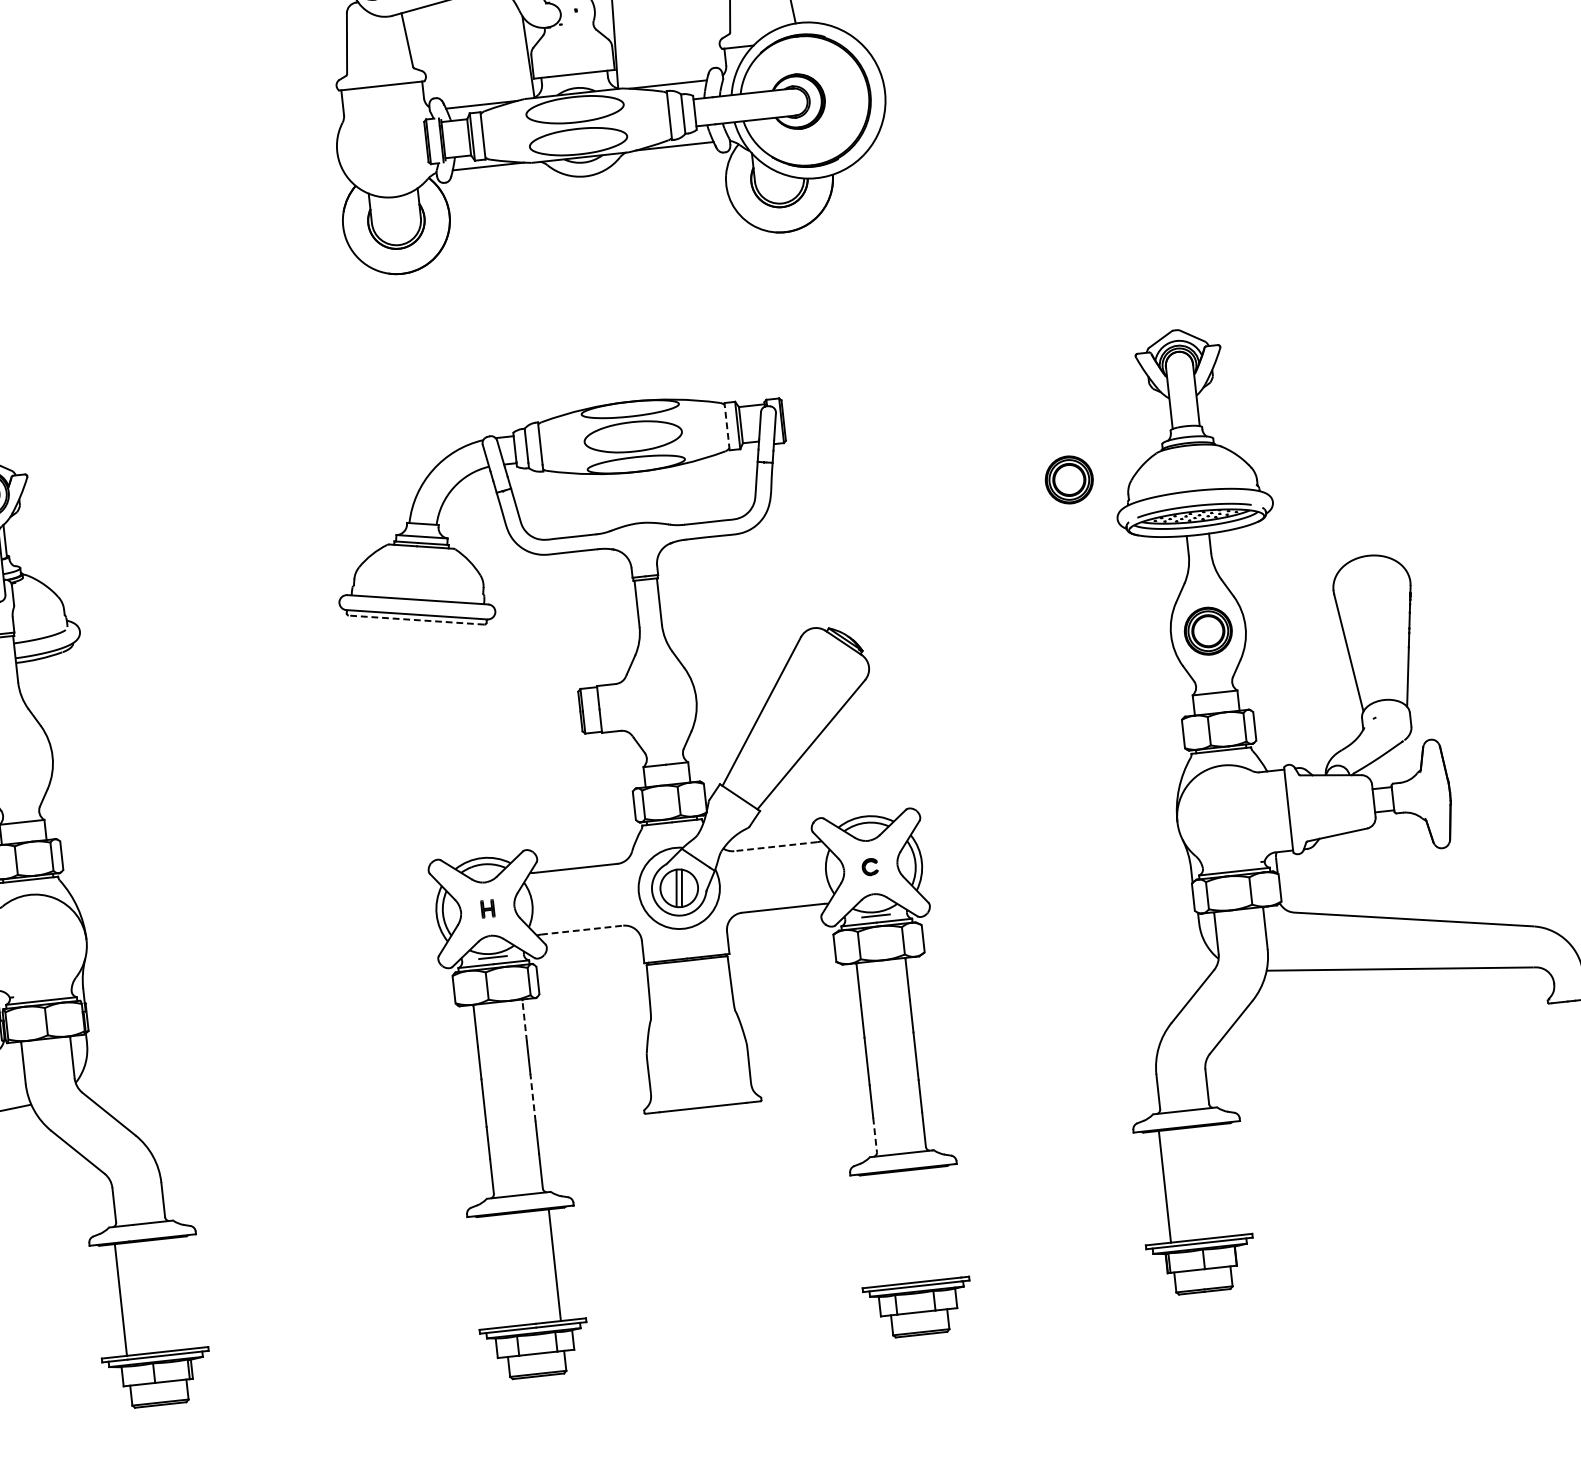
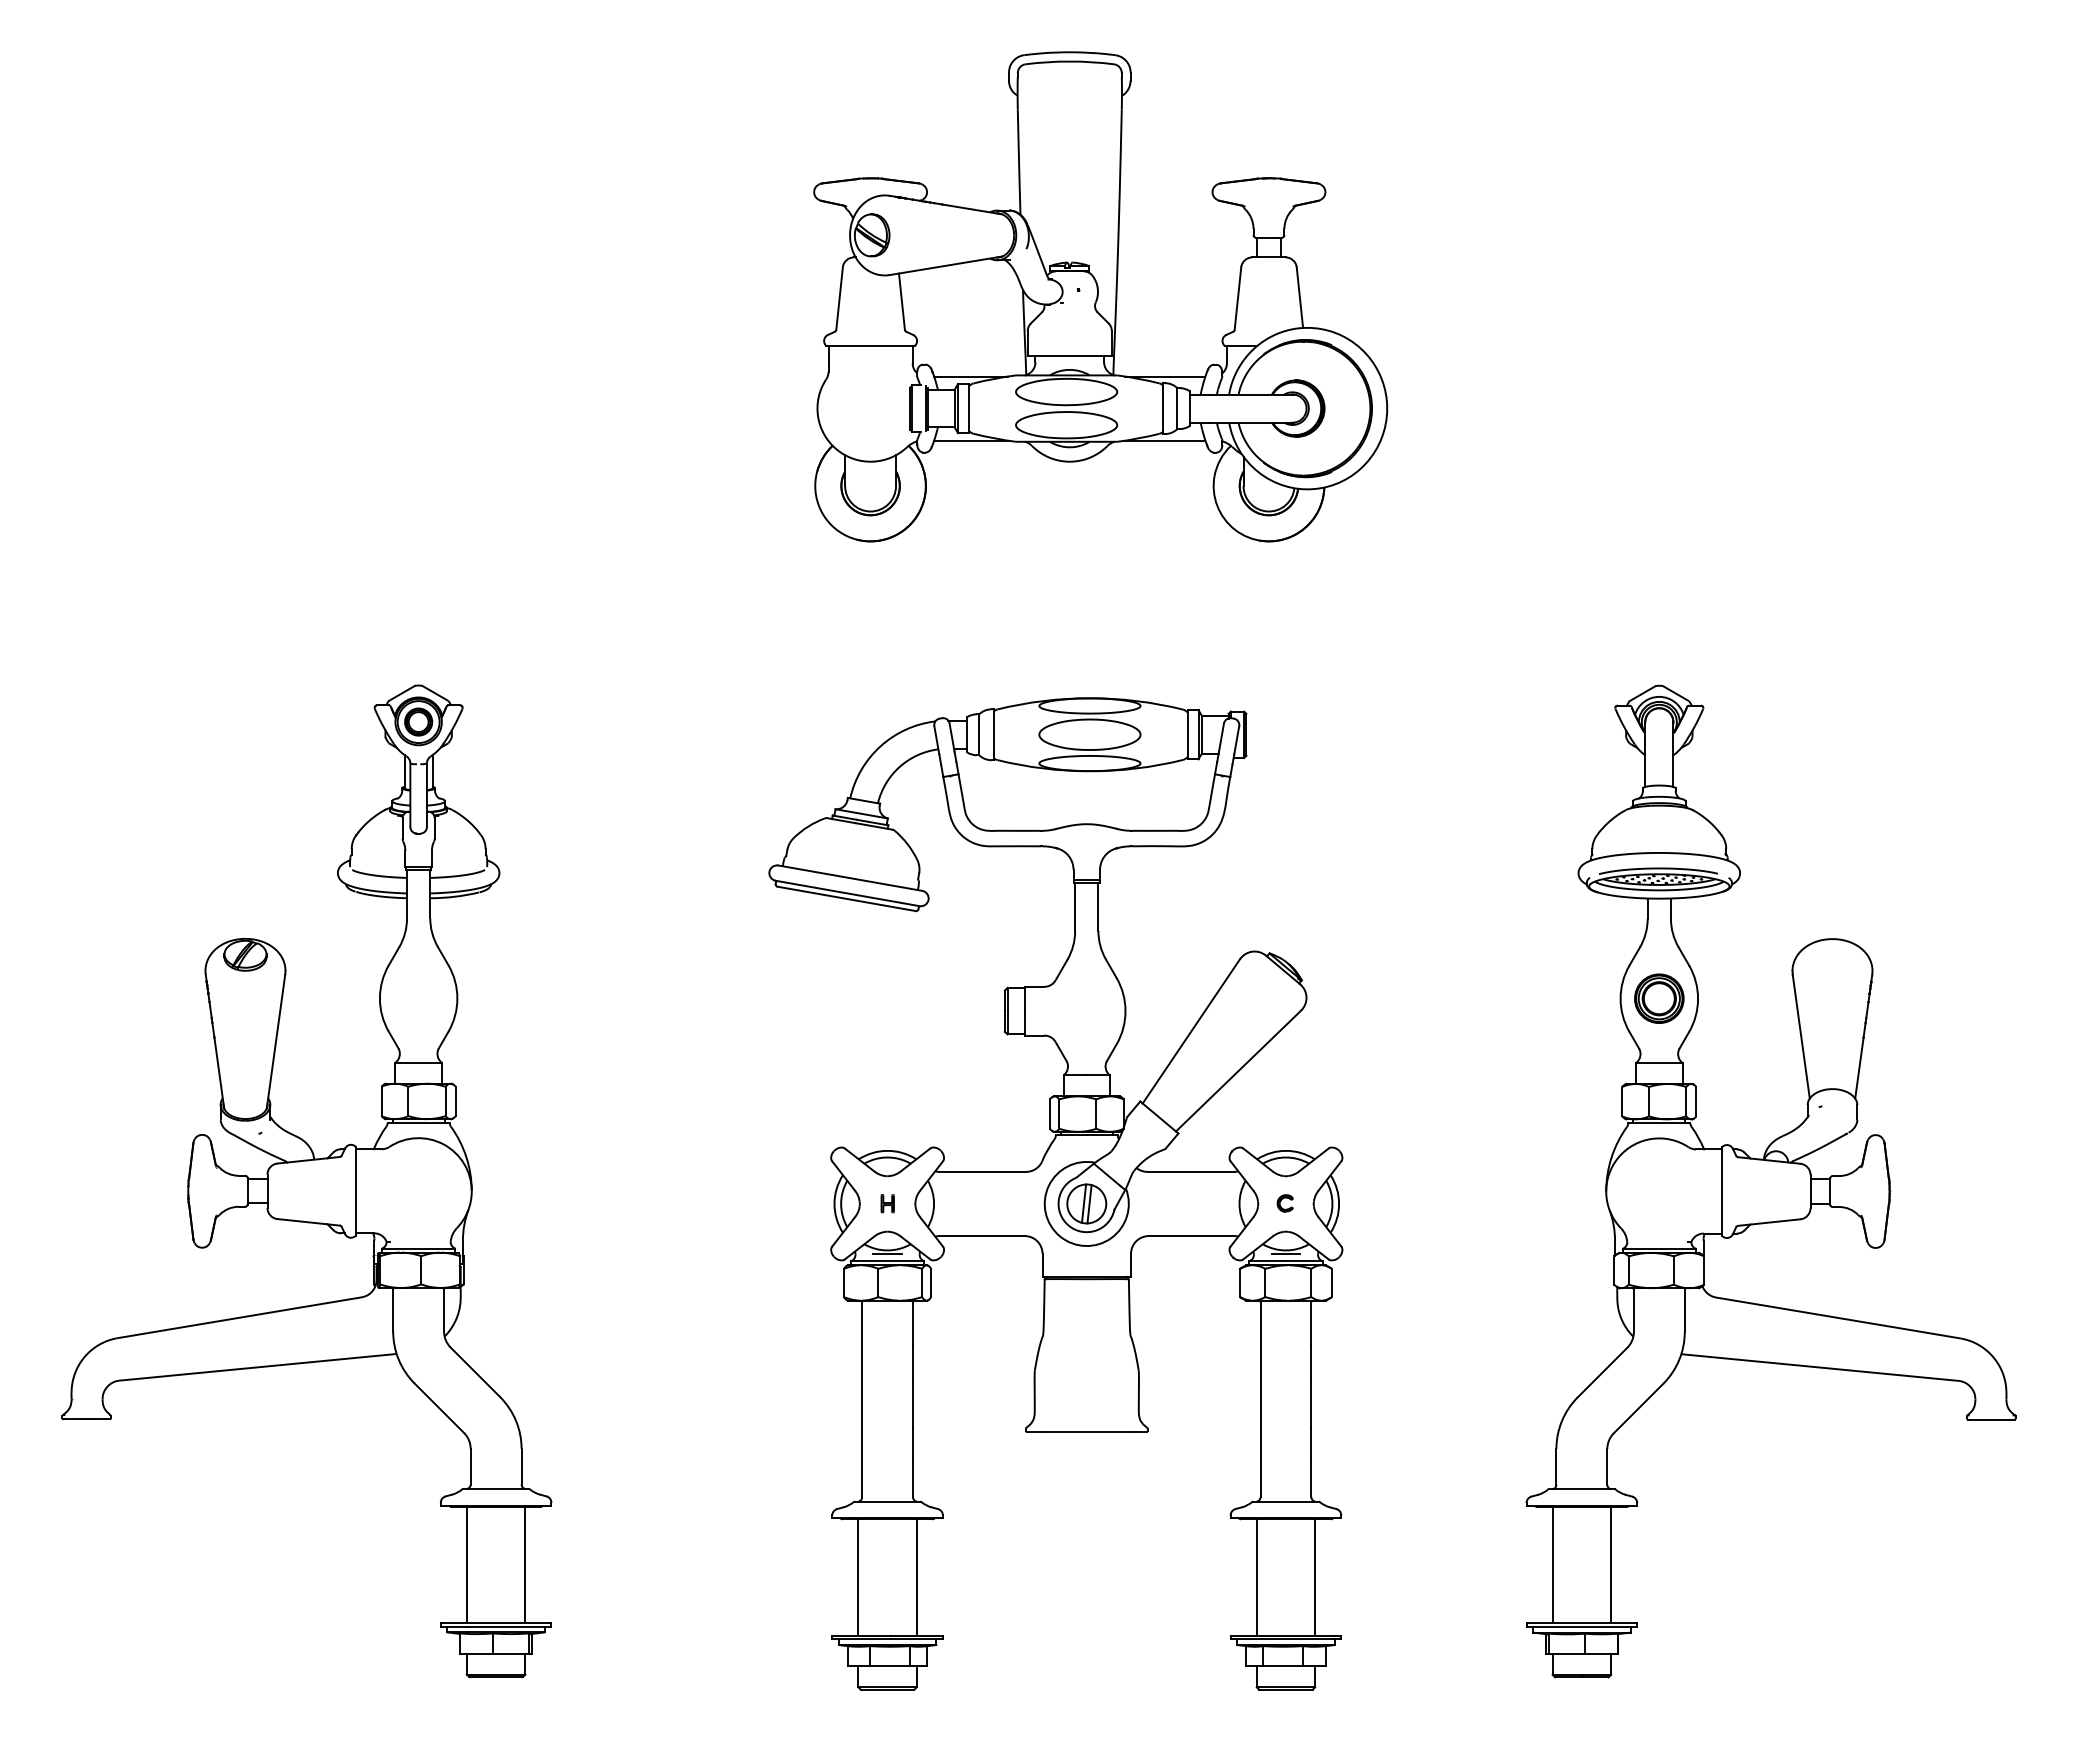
line: (727, 426) -> (1187, 734), dashed -> solid
part: (1069, 479) -> (1533, 827), removed
line: (416, 619) -> (846, 898), dashed -> solid
line: (775, 846) -> (1190, 1171), dashed -> solid
line: (582, 930) -> (982, 1236), dashed -> solid
line: (525, 1021) -> (913, 1323), dashed -> solid
line: (533, 1097) -> (913, 1402), dashed -> solid
line: (875, 1135) -> (1260, 1479), dashed -> solid
line: (1221, 1180) -> (1611, 1564), added
line: (938, 1223) -> (1315, 1577), added
line: (881, 1229) -> (1256, 1577), added
line: (498, 1271) -> (858, 1577), added
line: (177, 1293) -> (525, 1564), added

